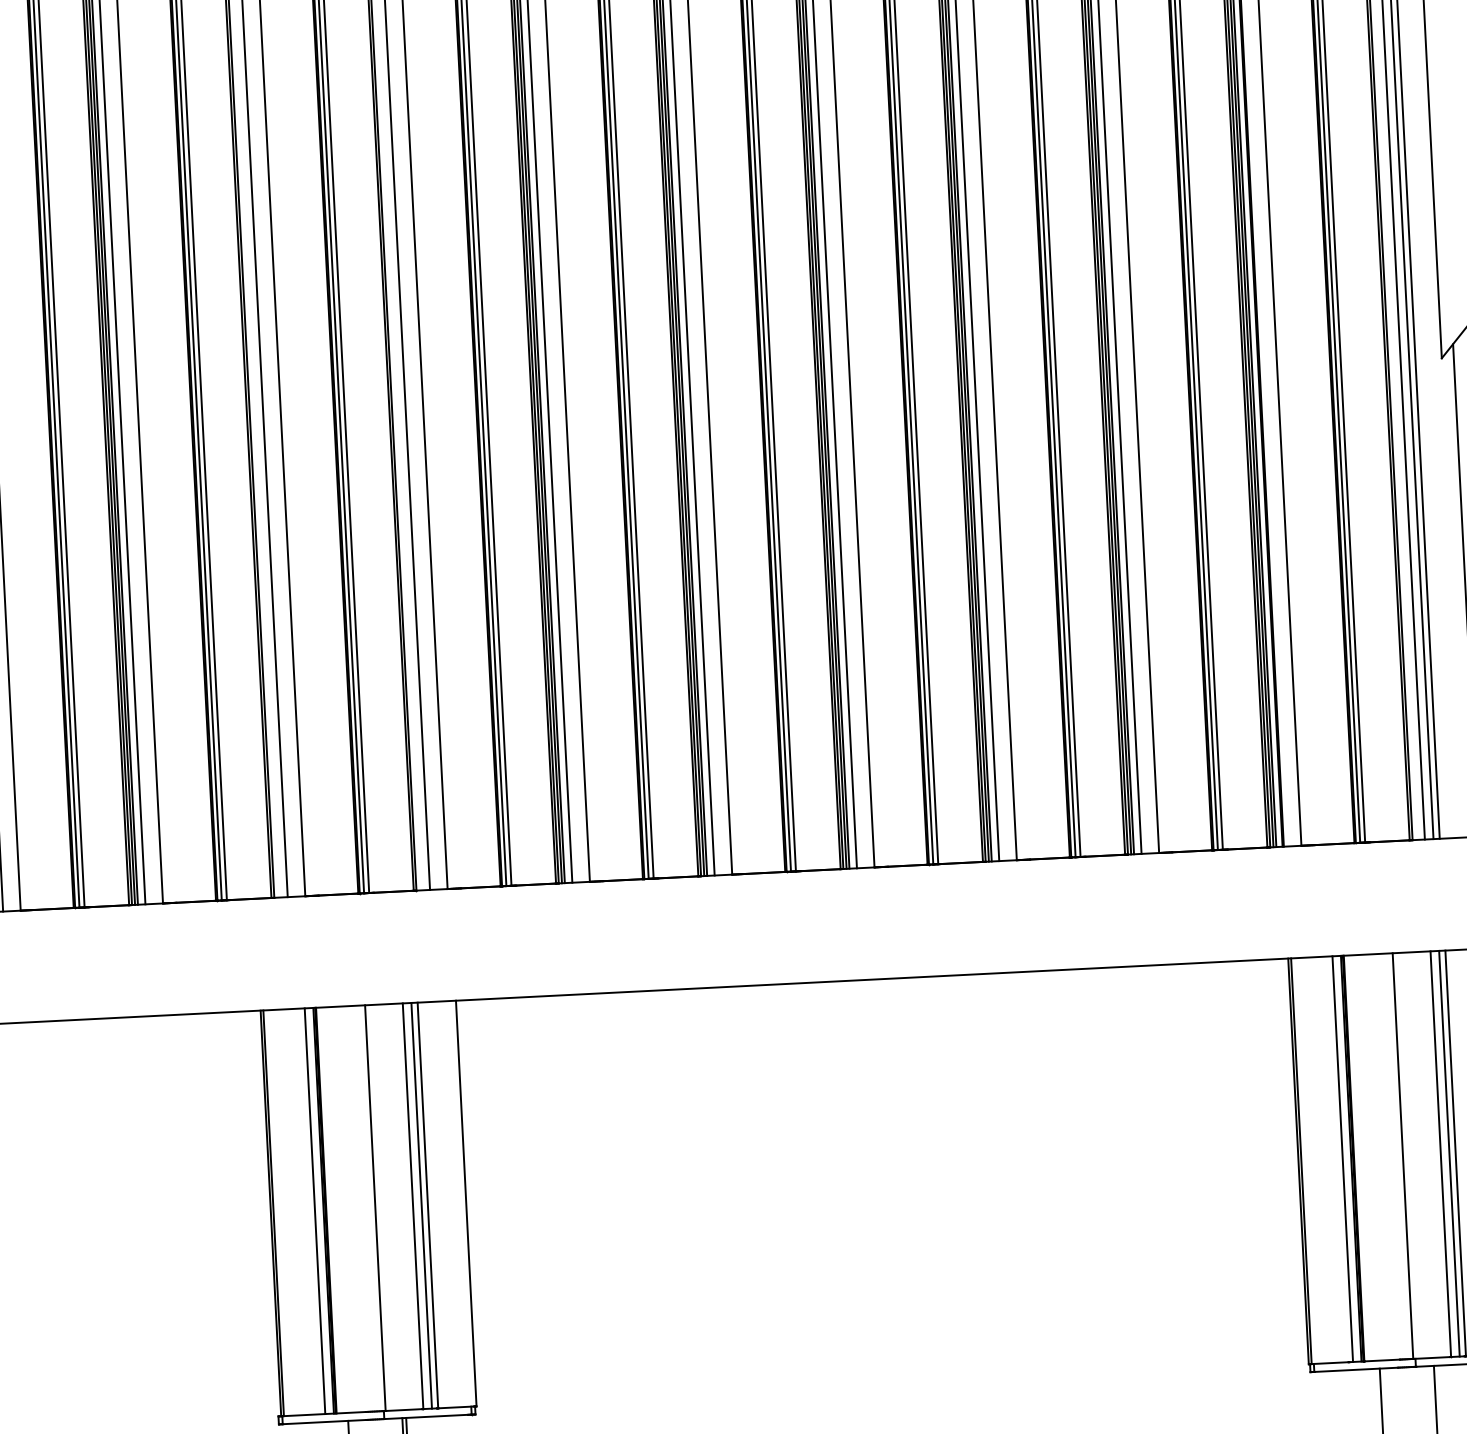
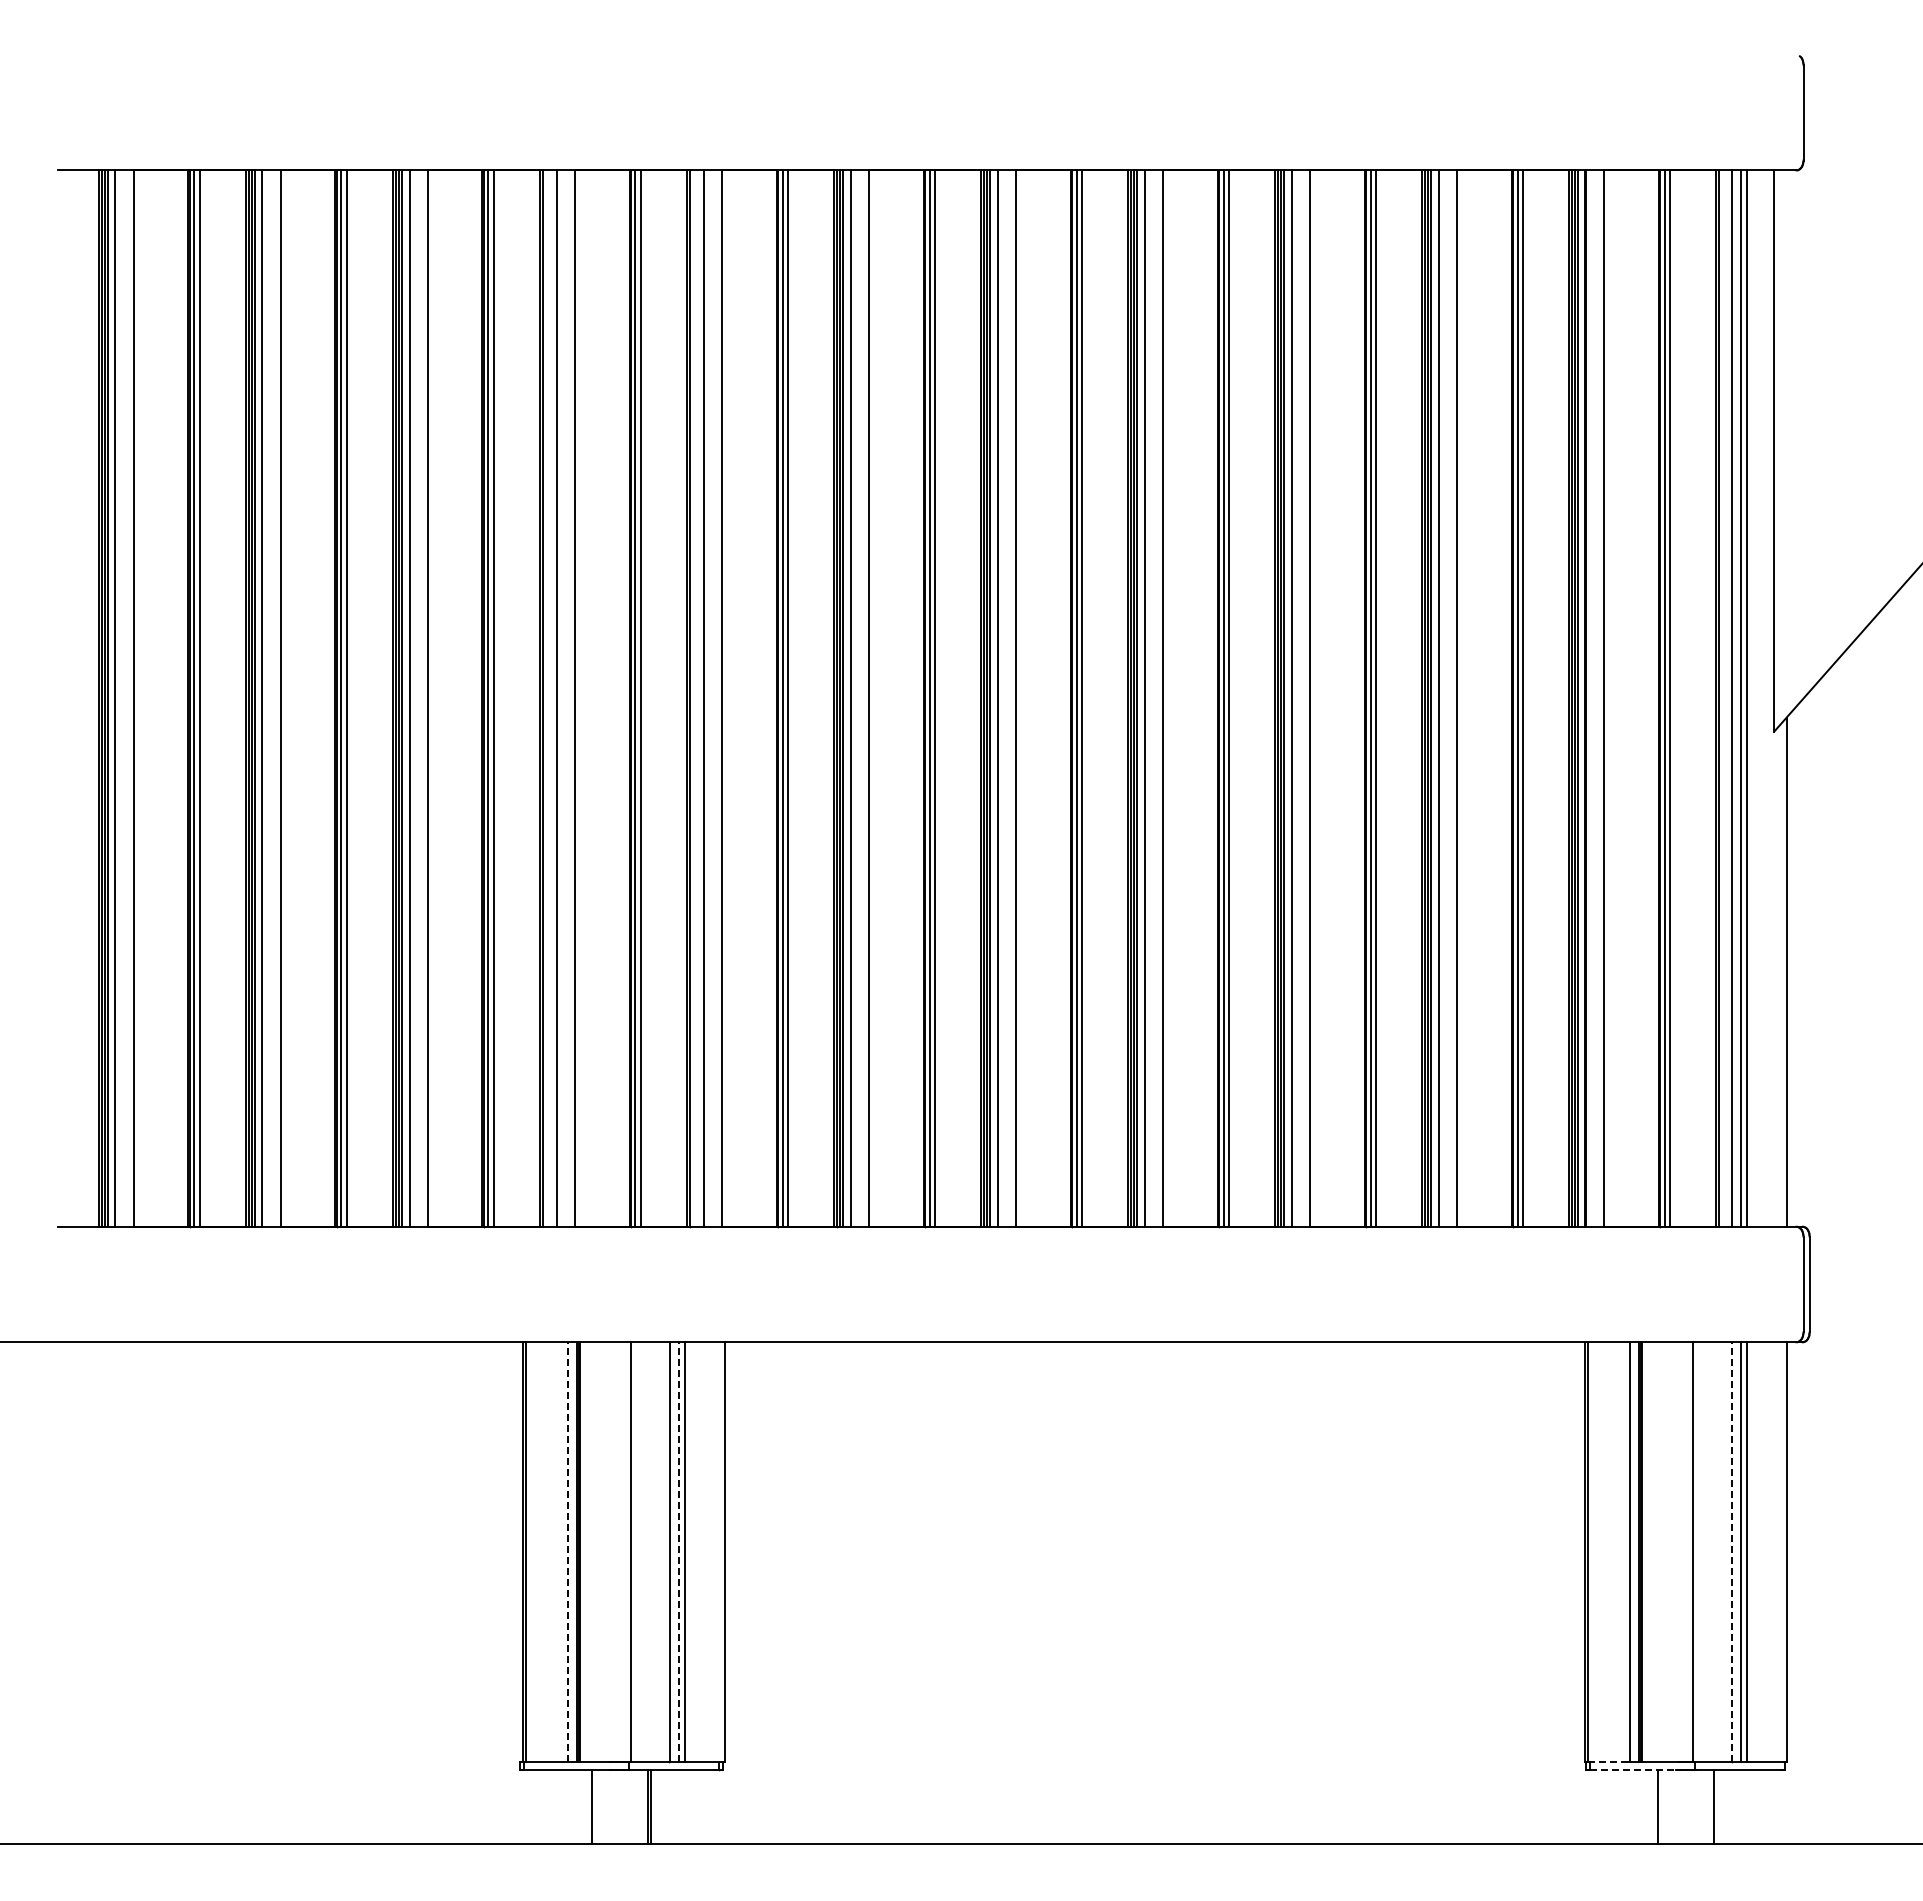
line: (1440, 1153) -> (1731, 1551), solid -> dashed
line: (421, 1205) -> (678, 1551), solid -> dashed
line: (315, 1210) -> (568, 1551), solid -> dashed
line: (1330, 1363) -> (1607, 1761), solid -> dashed
line: (1356, 1369) -> (1633, 1769), solid -> dashed

